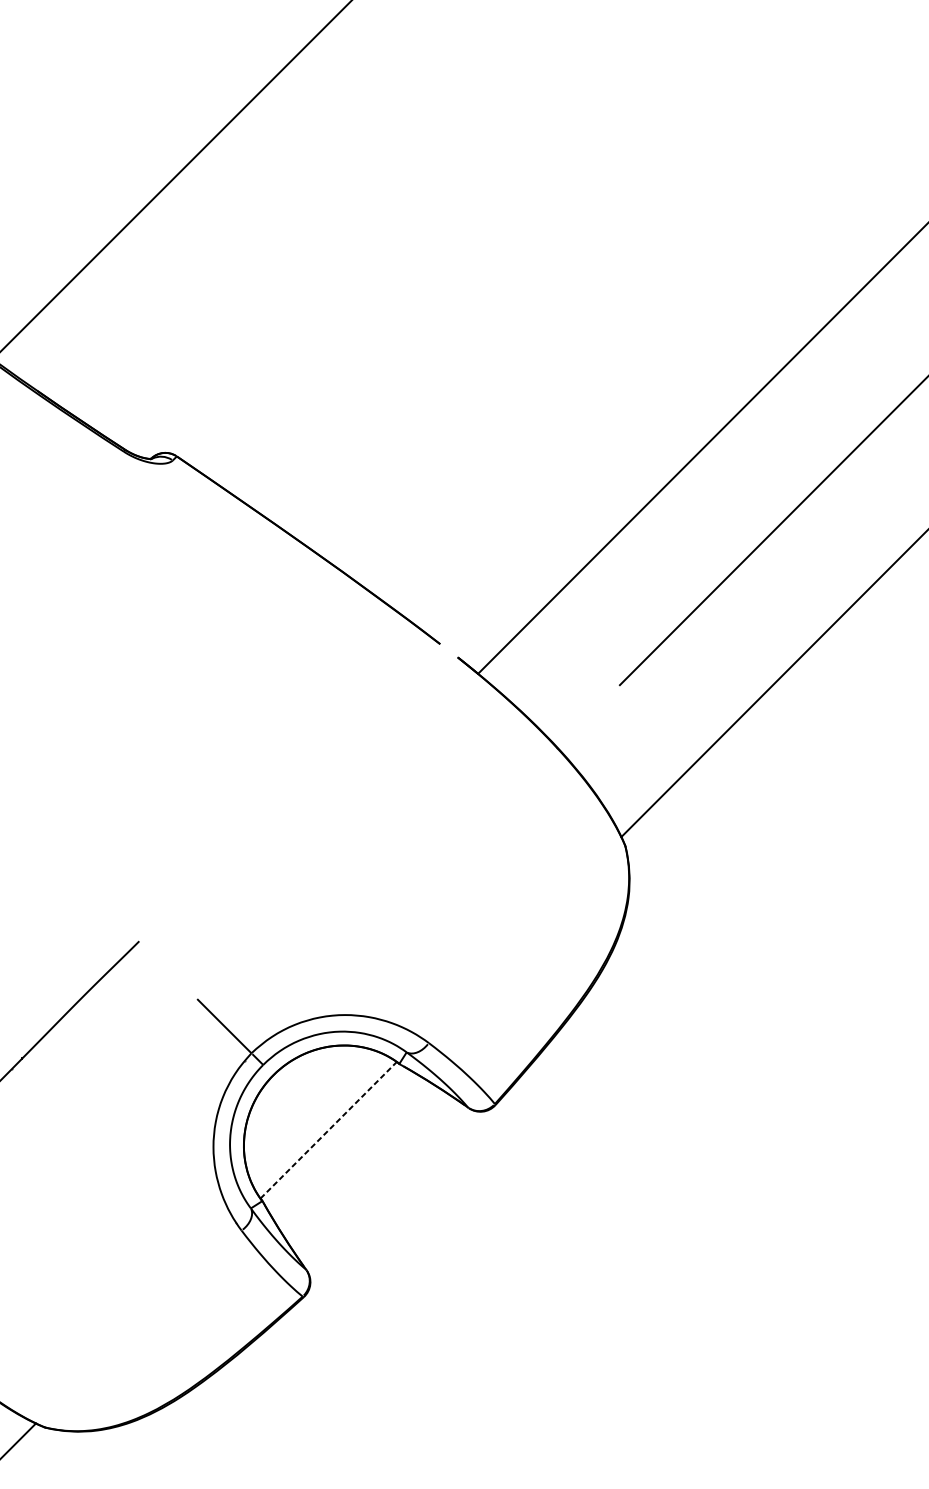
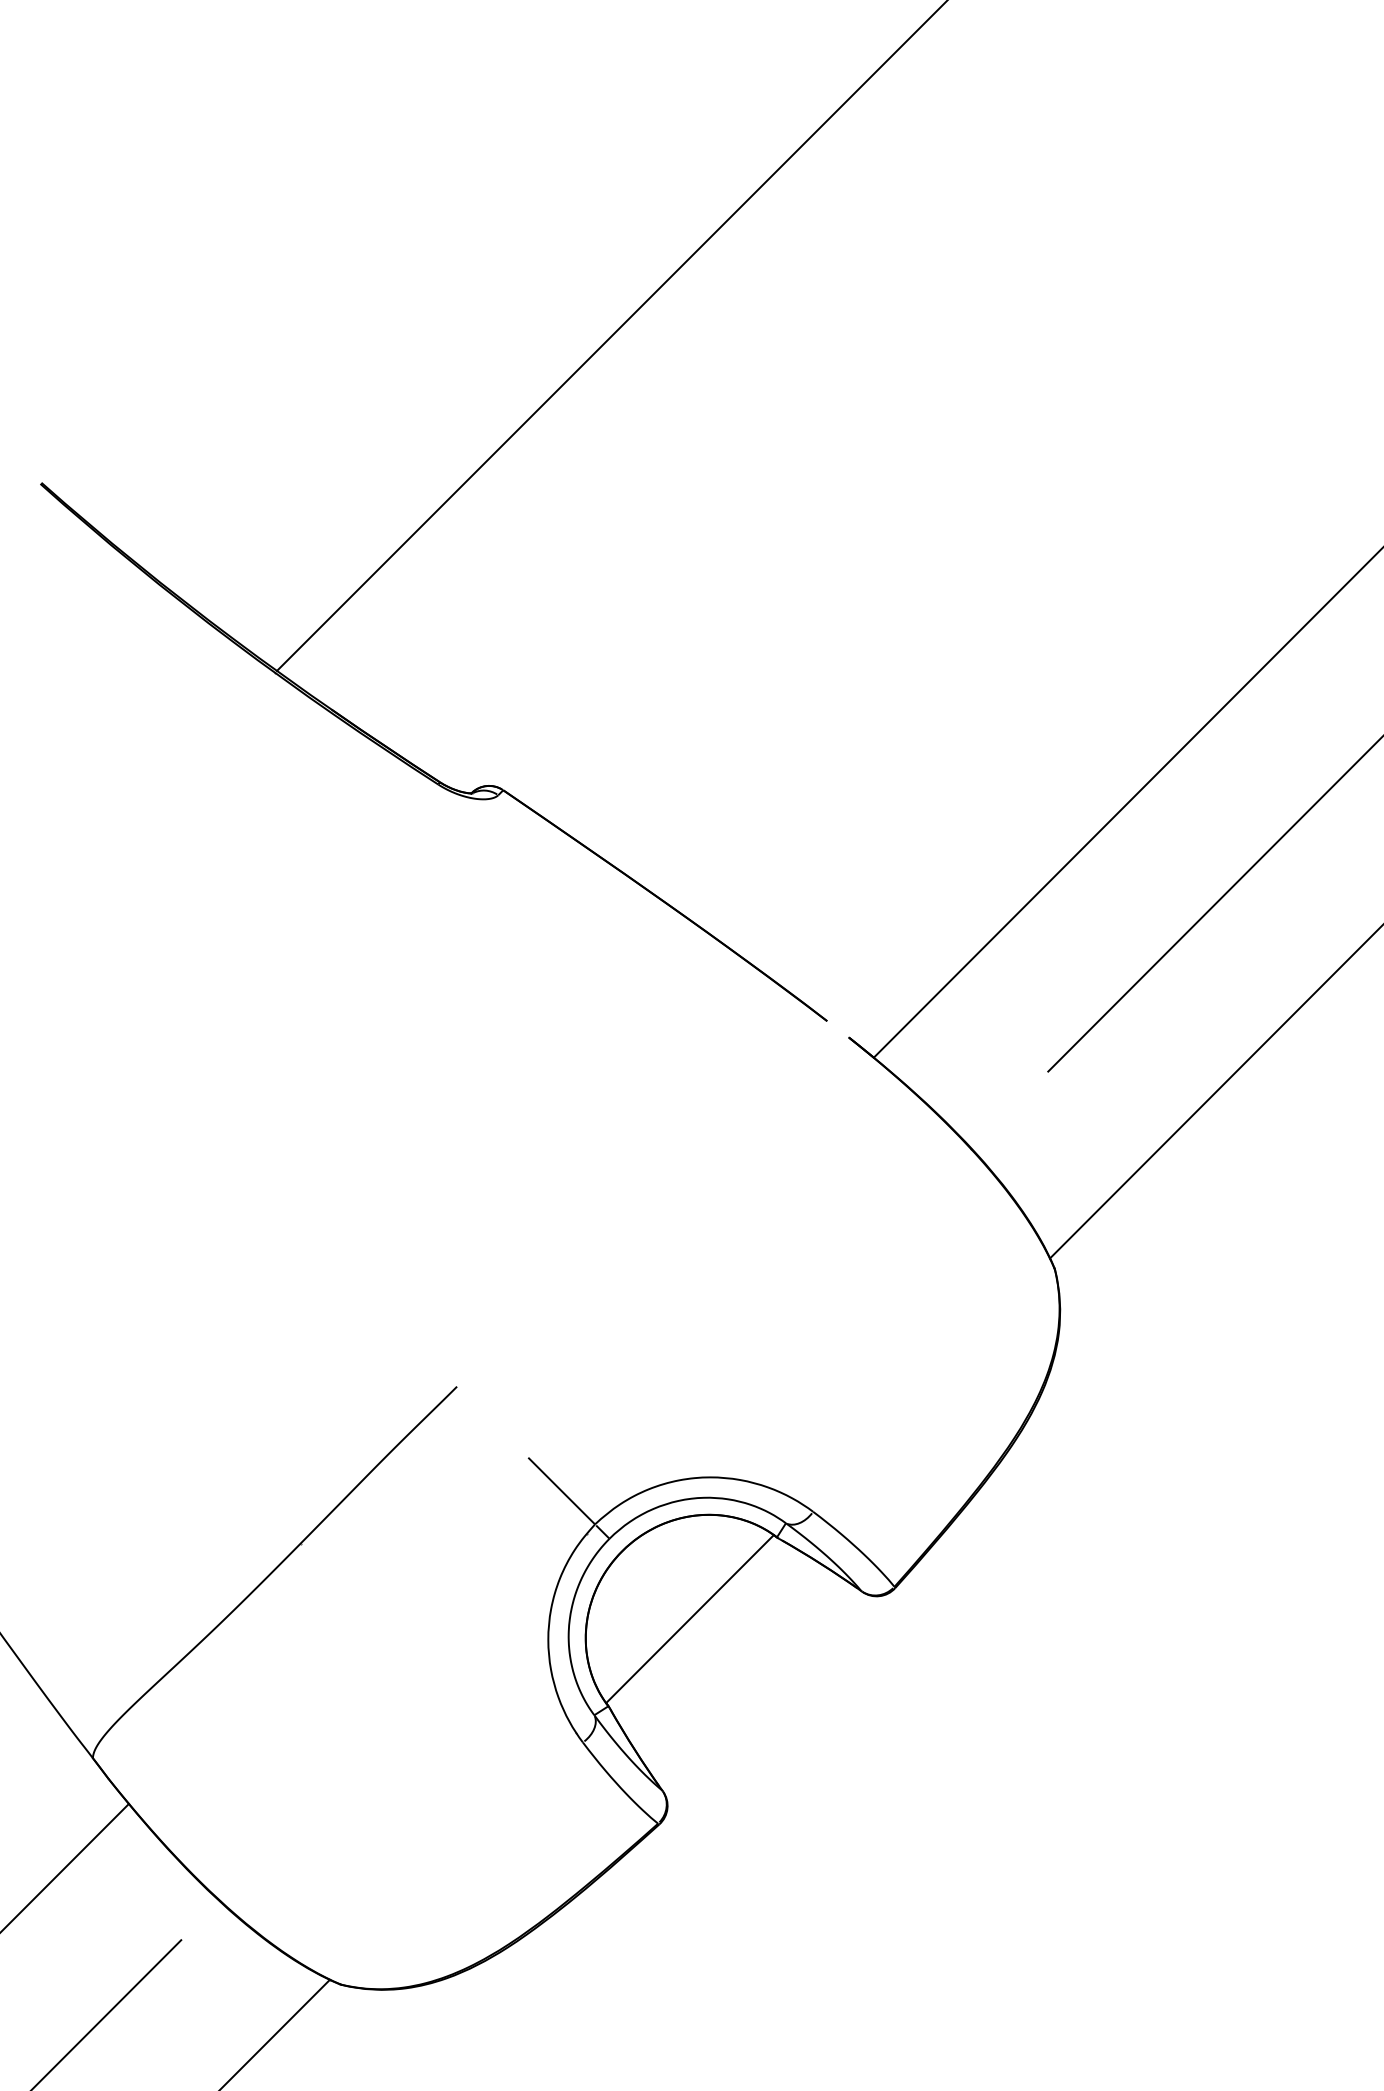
line: (329, 1130) -> (690, 1619), dashed -> solid

